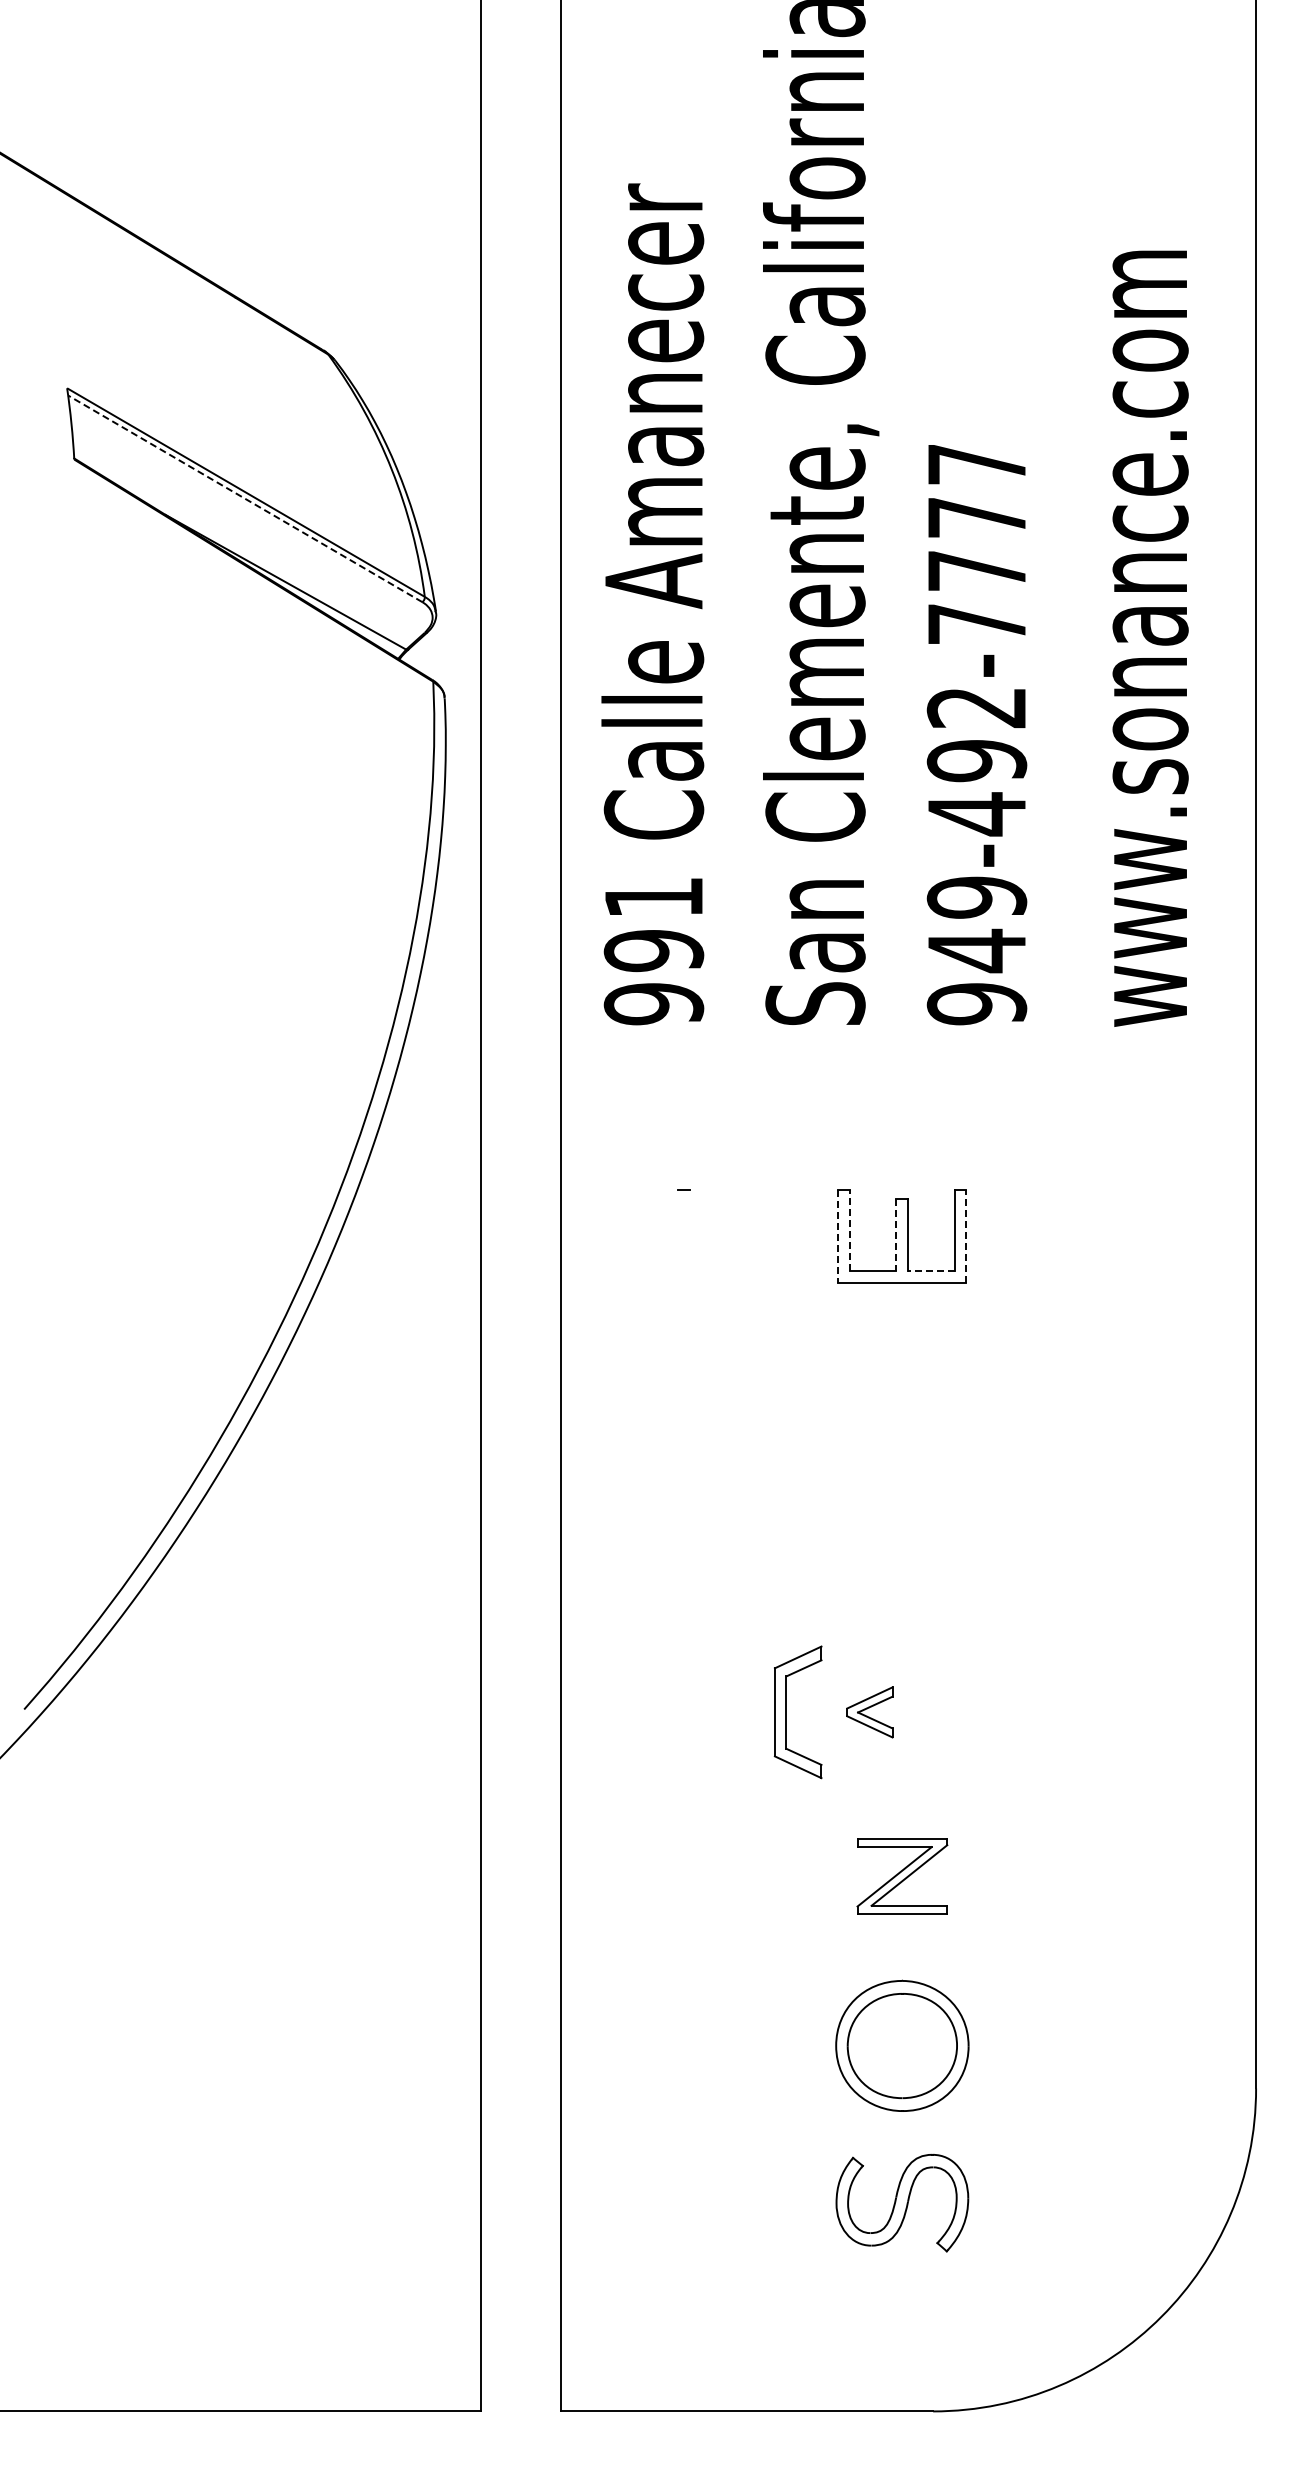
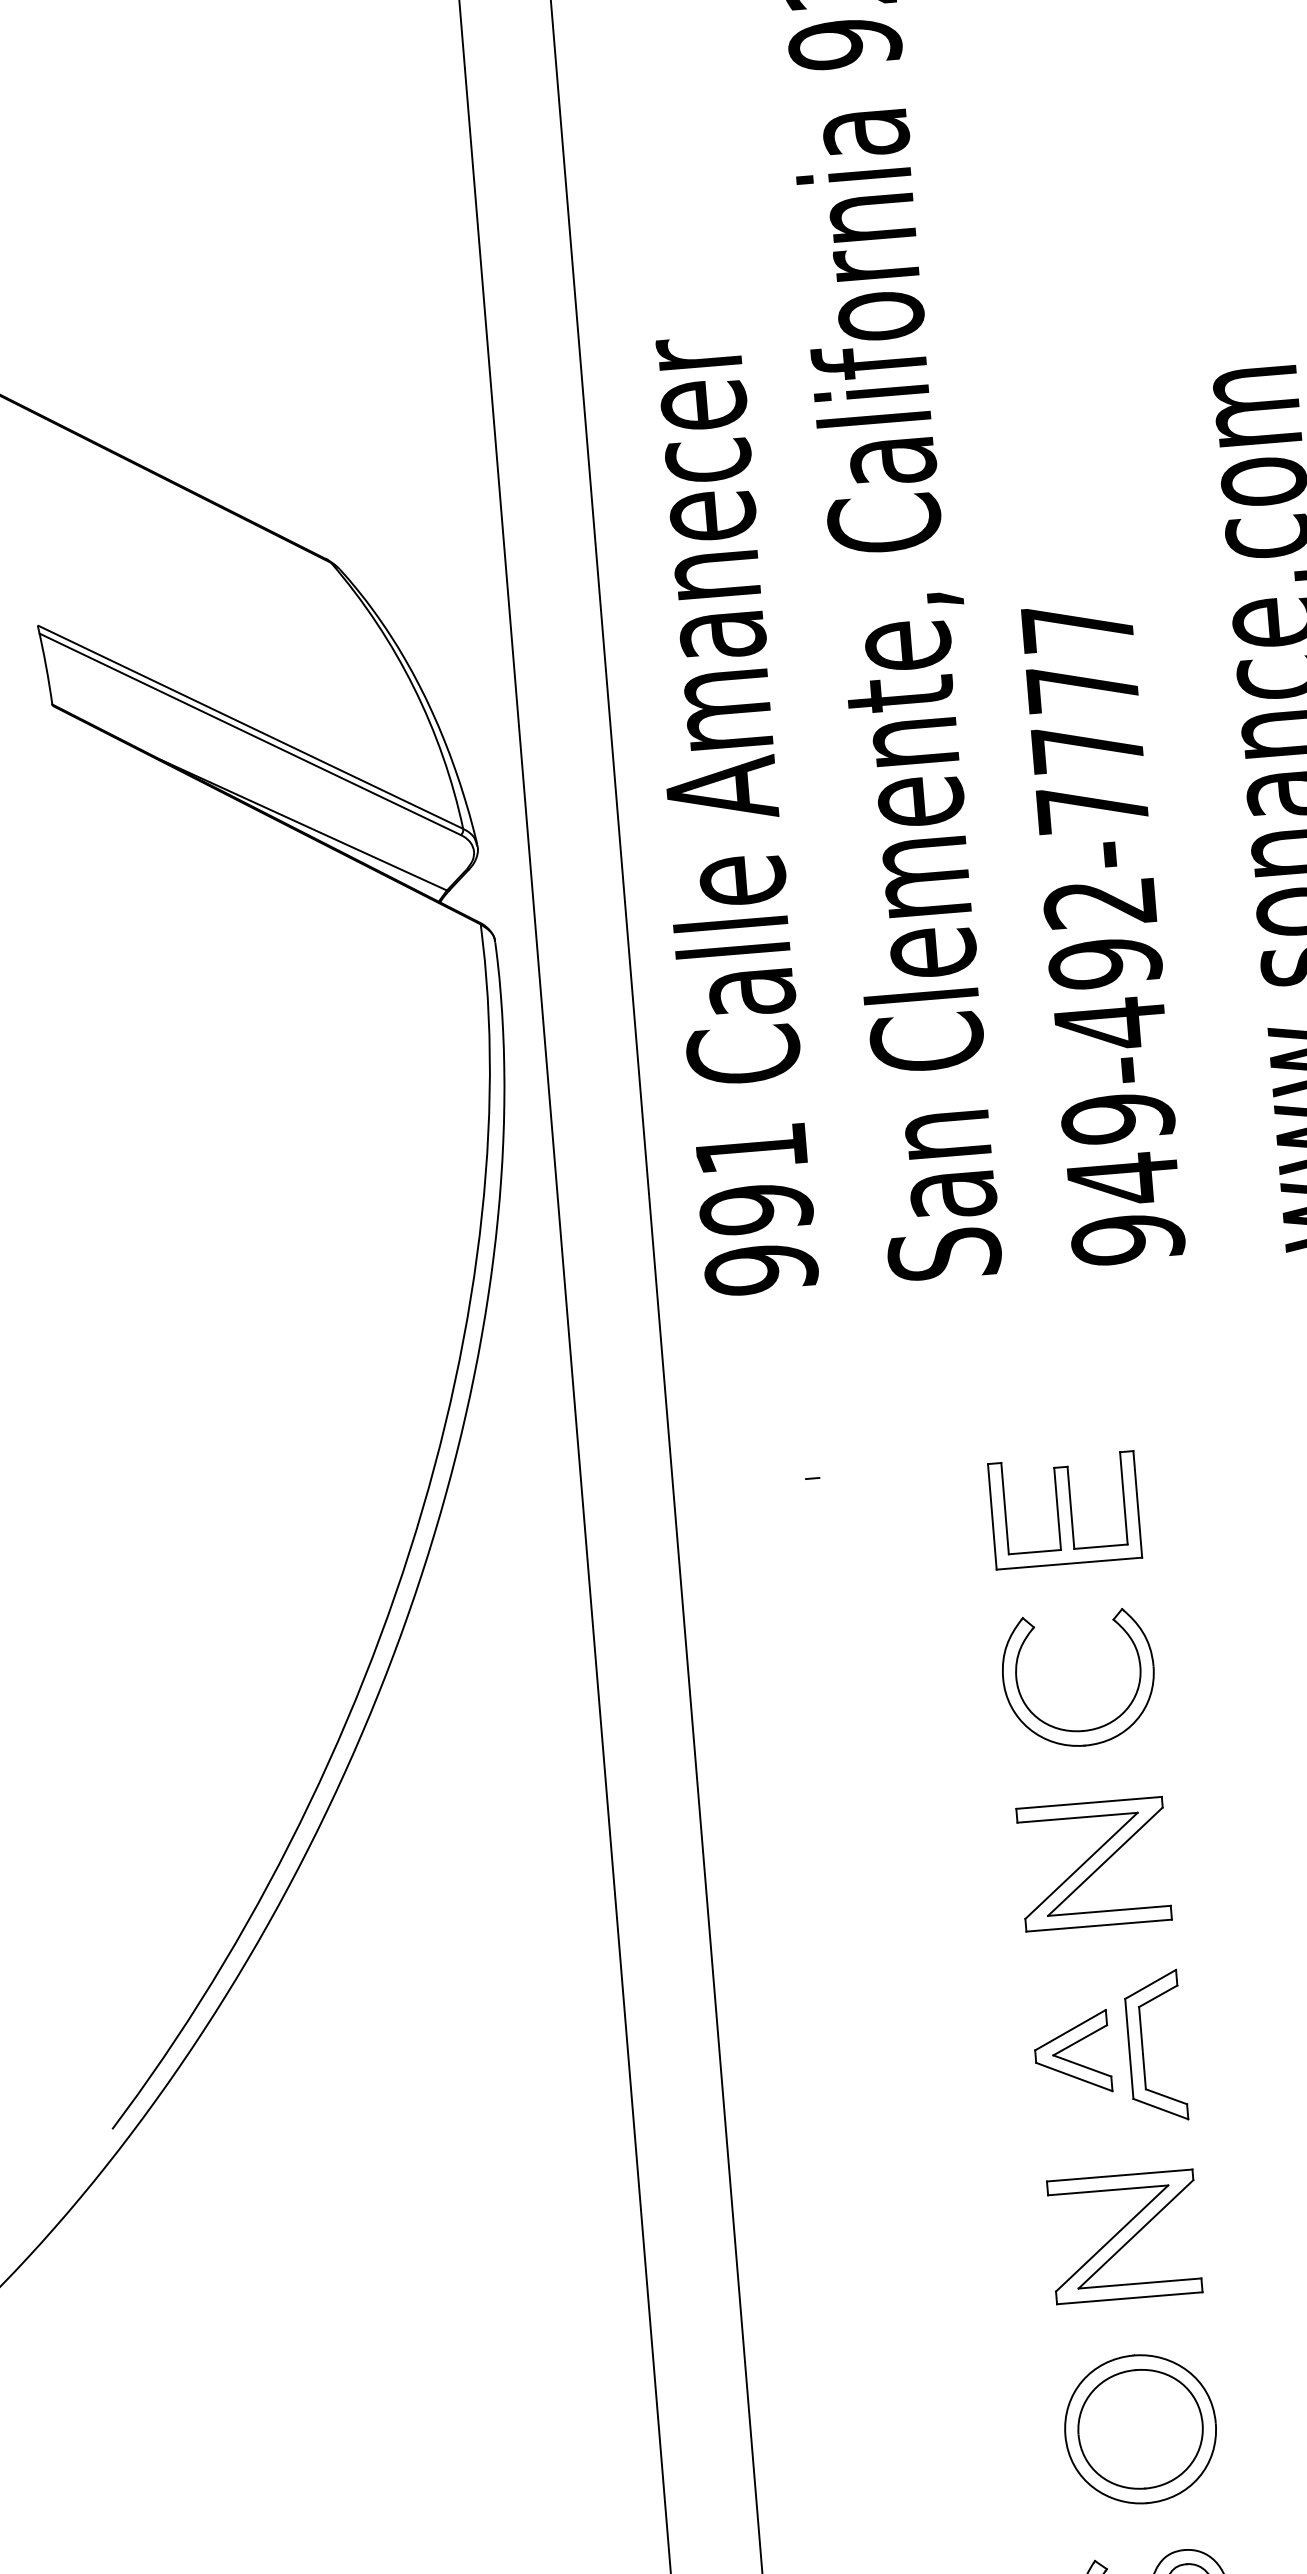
line: (244, 498) -> (249, 734), dashed -> solid
line: (850, 1230) -> (1005, 1508), dashed -> solid
line: (895, 1235) -> (1057, 1509), dashed -> solid
line: (966, 1236) -> (1137, 1504), dashed -> solid
line: (838, 1237) -> (992, 1517), dashed -> solid
line: (931, 1270) -> (1101, 1546), dashed -> solid
part: (903, 1429) -> (1084, 1729), added
part: (902, 1547) -> (1094, 1863), added
part: (786, 1712) -> (1142, 2048), moved
part: (869, 1712) -> (1072, 2053), size x1.43
part: (902, 1876) -> (1124, 2236), size x1.43

